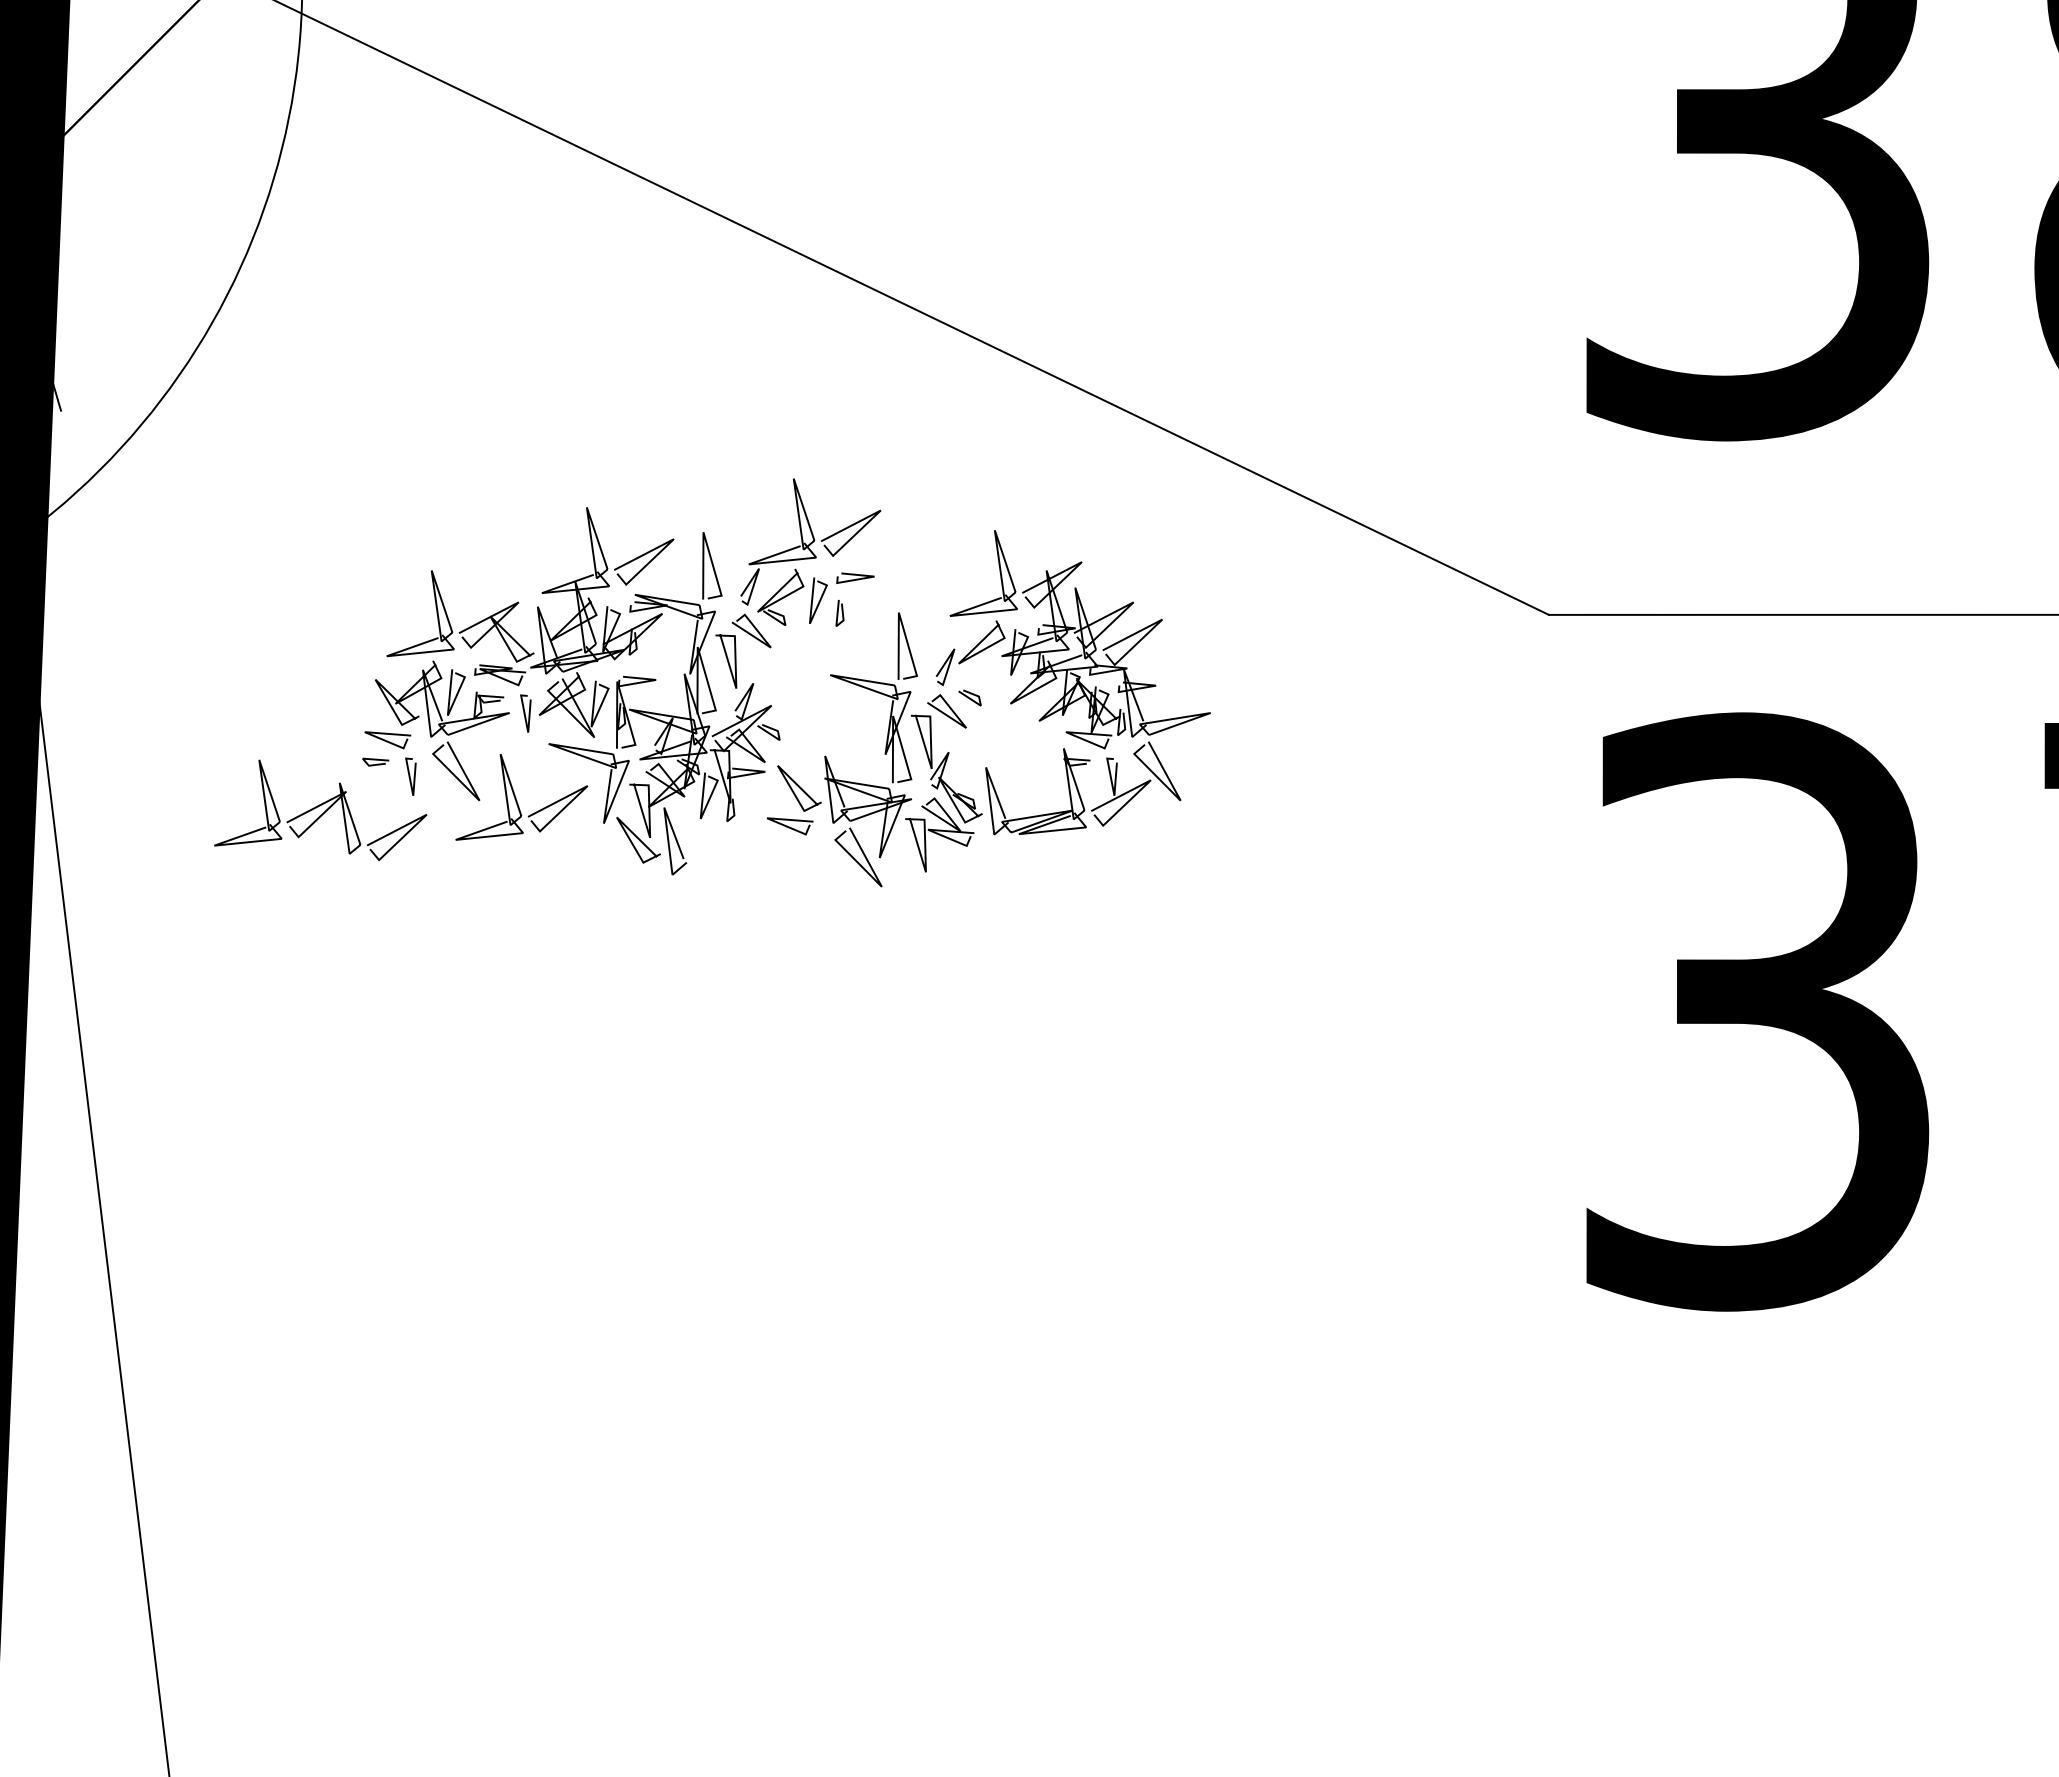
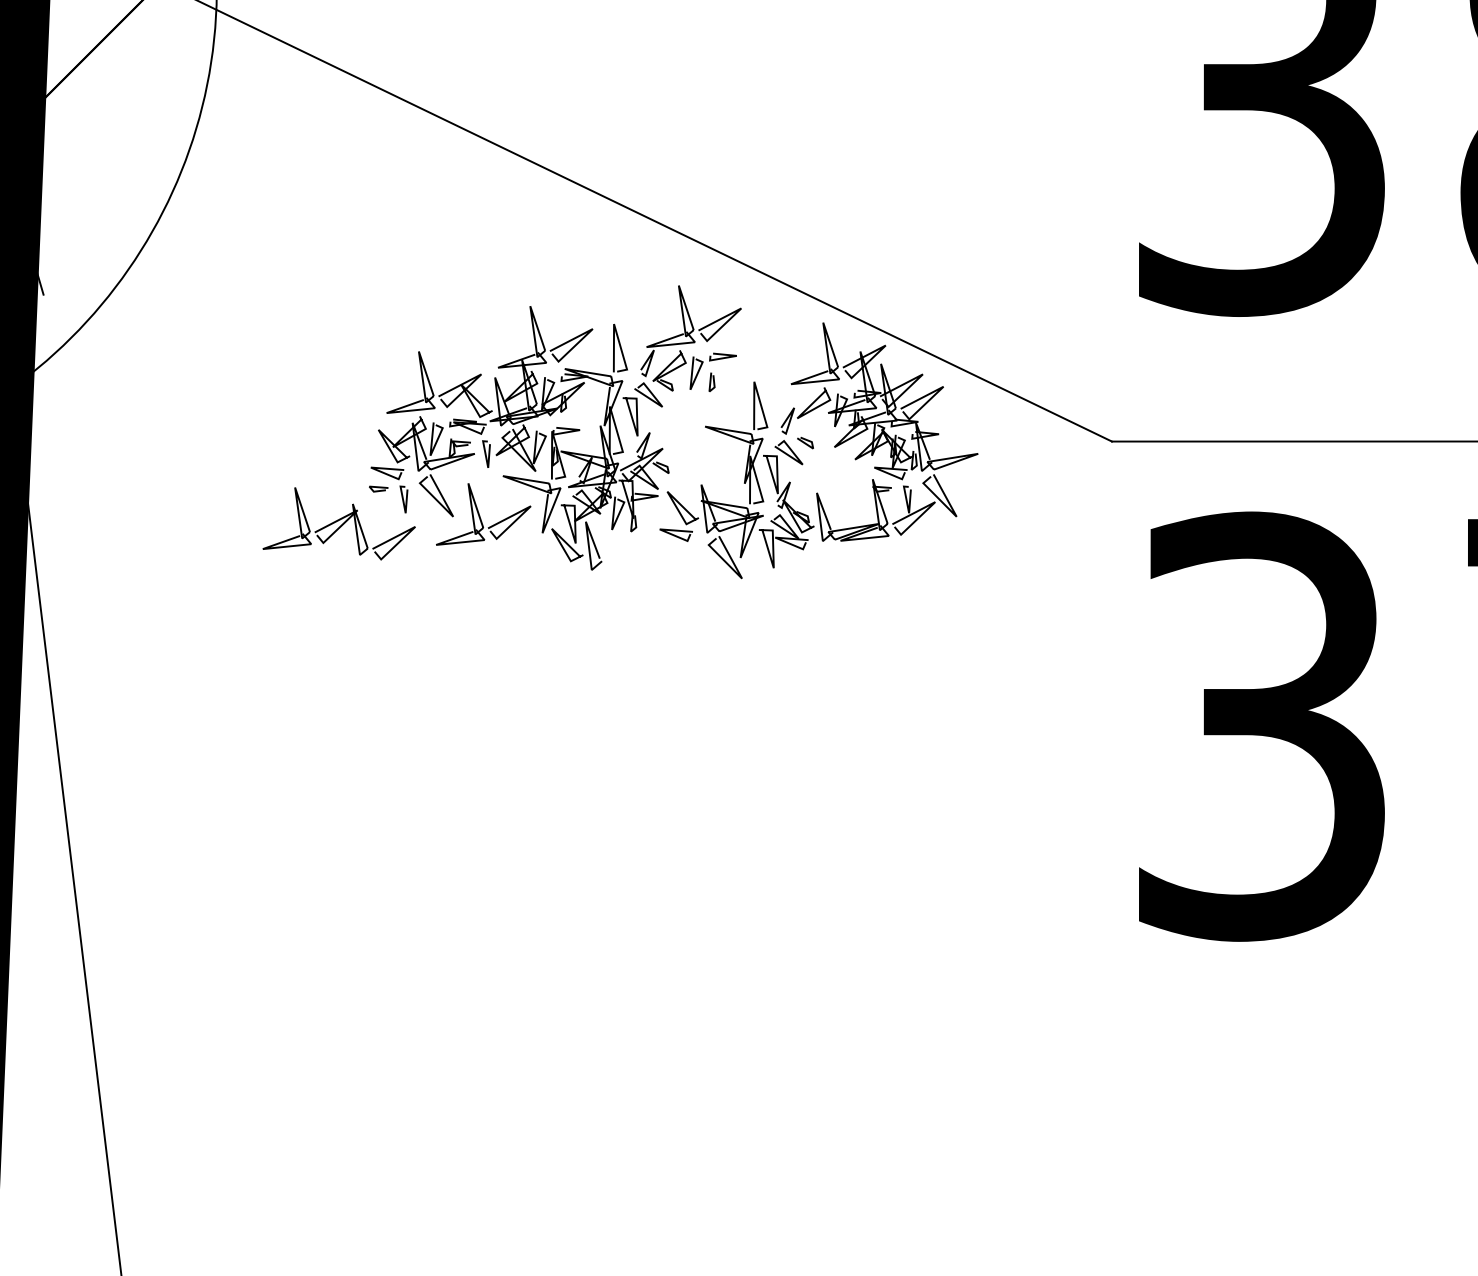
part: (712, 682) -> (620, 431), moved

